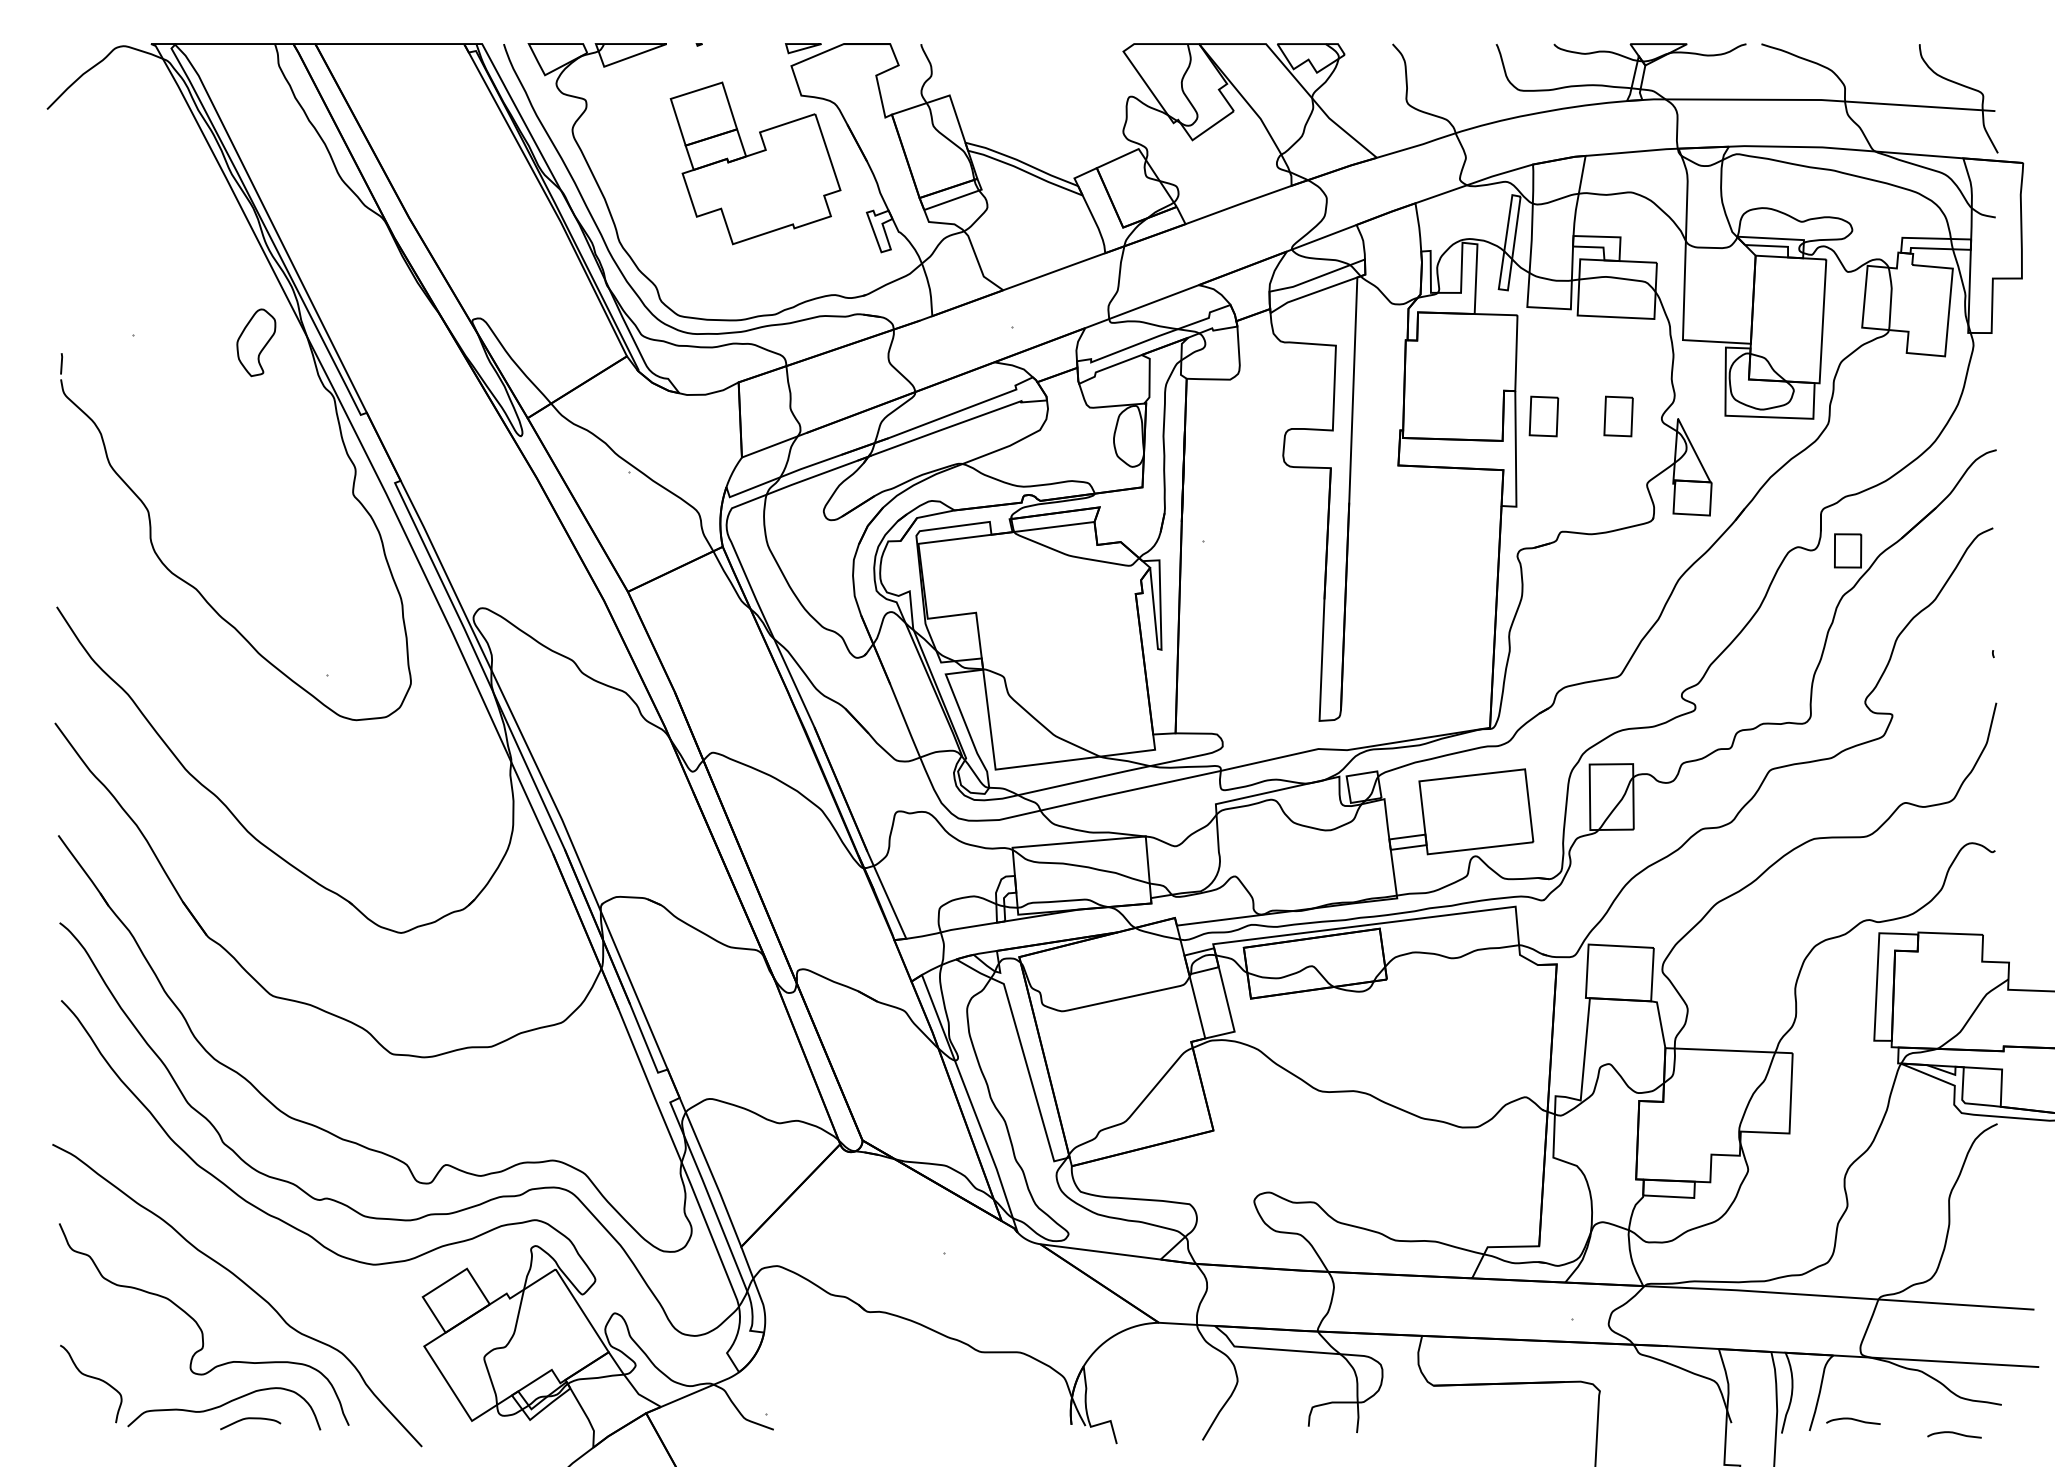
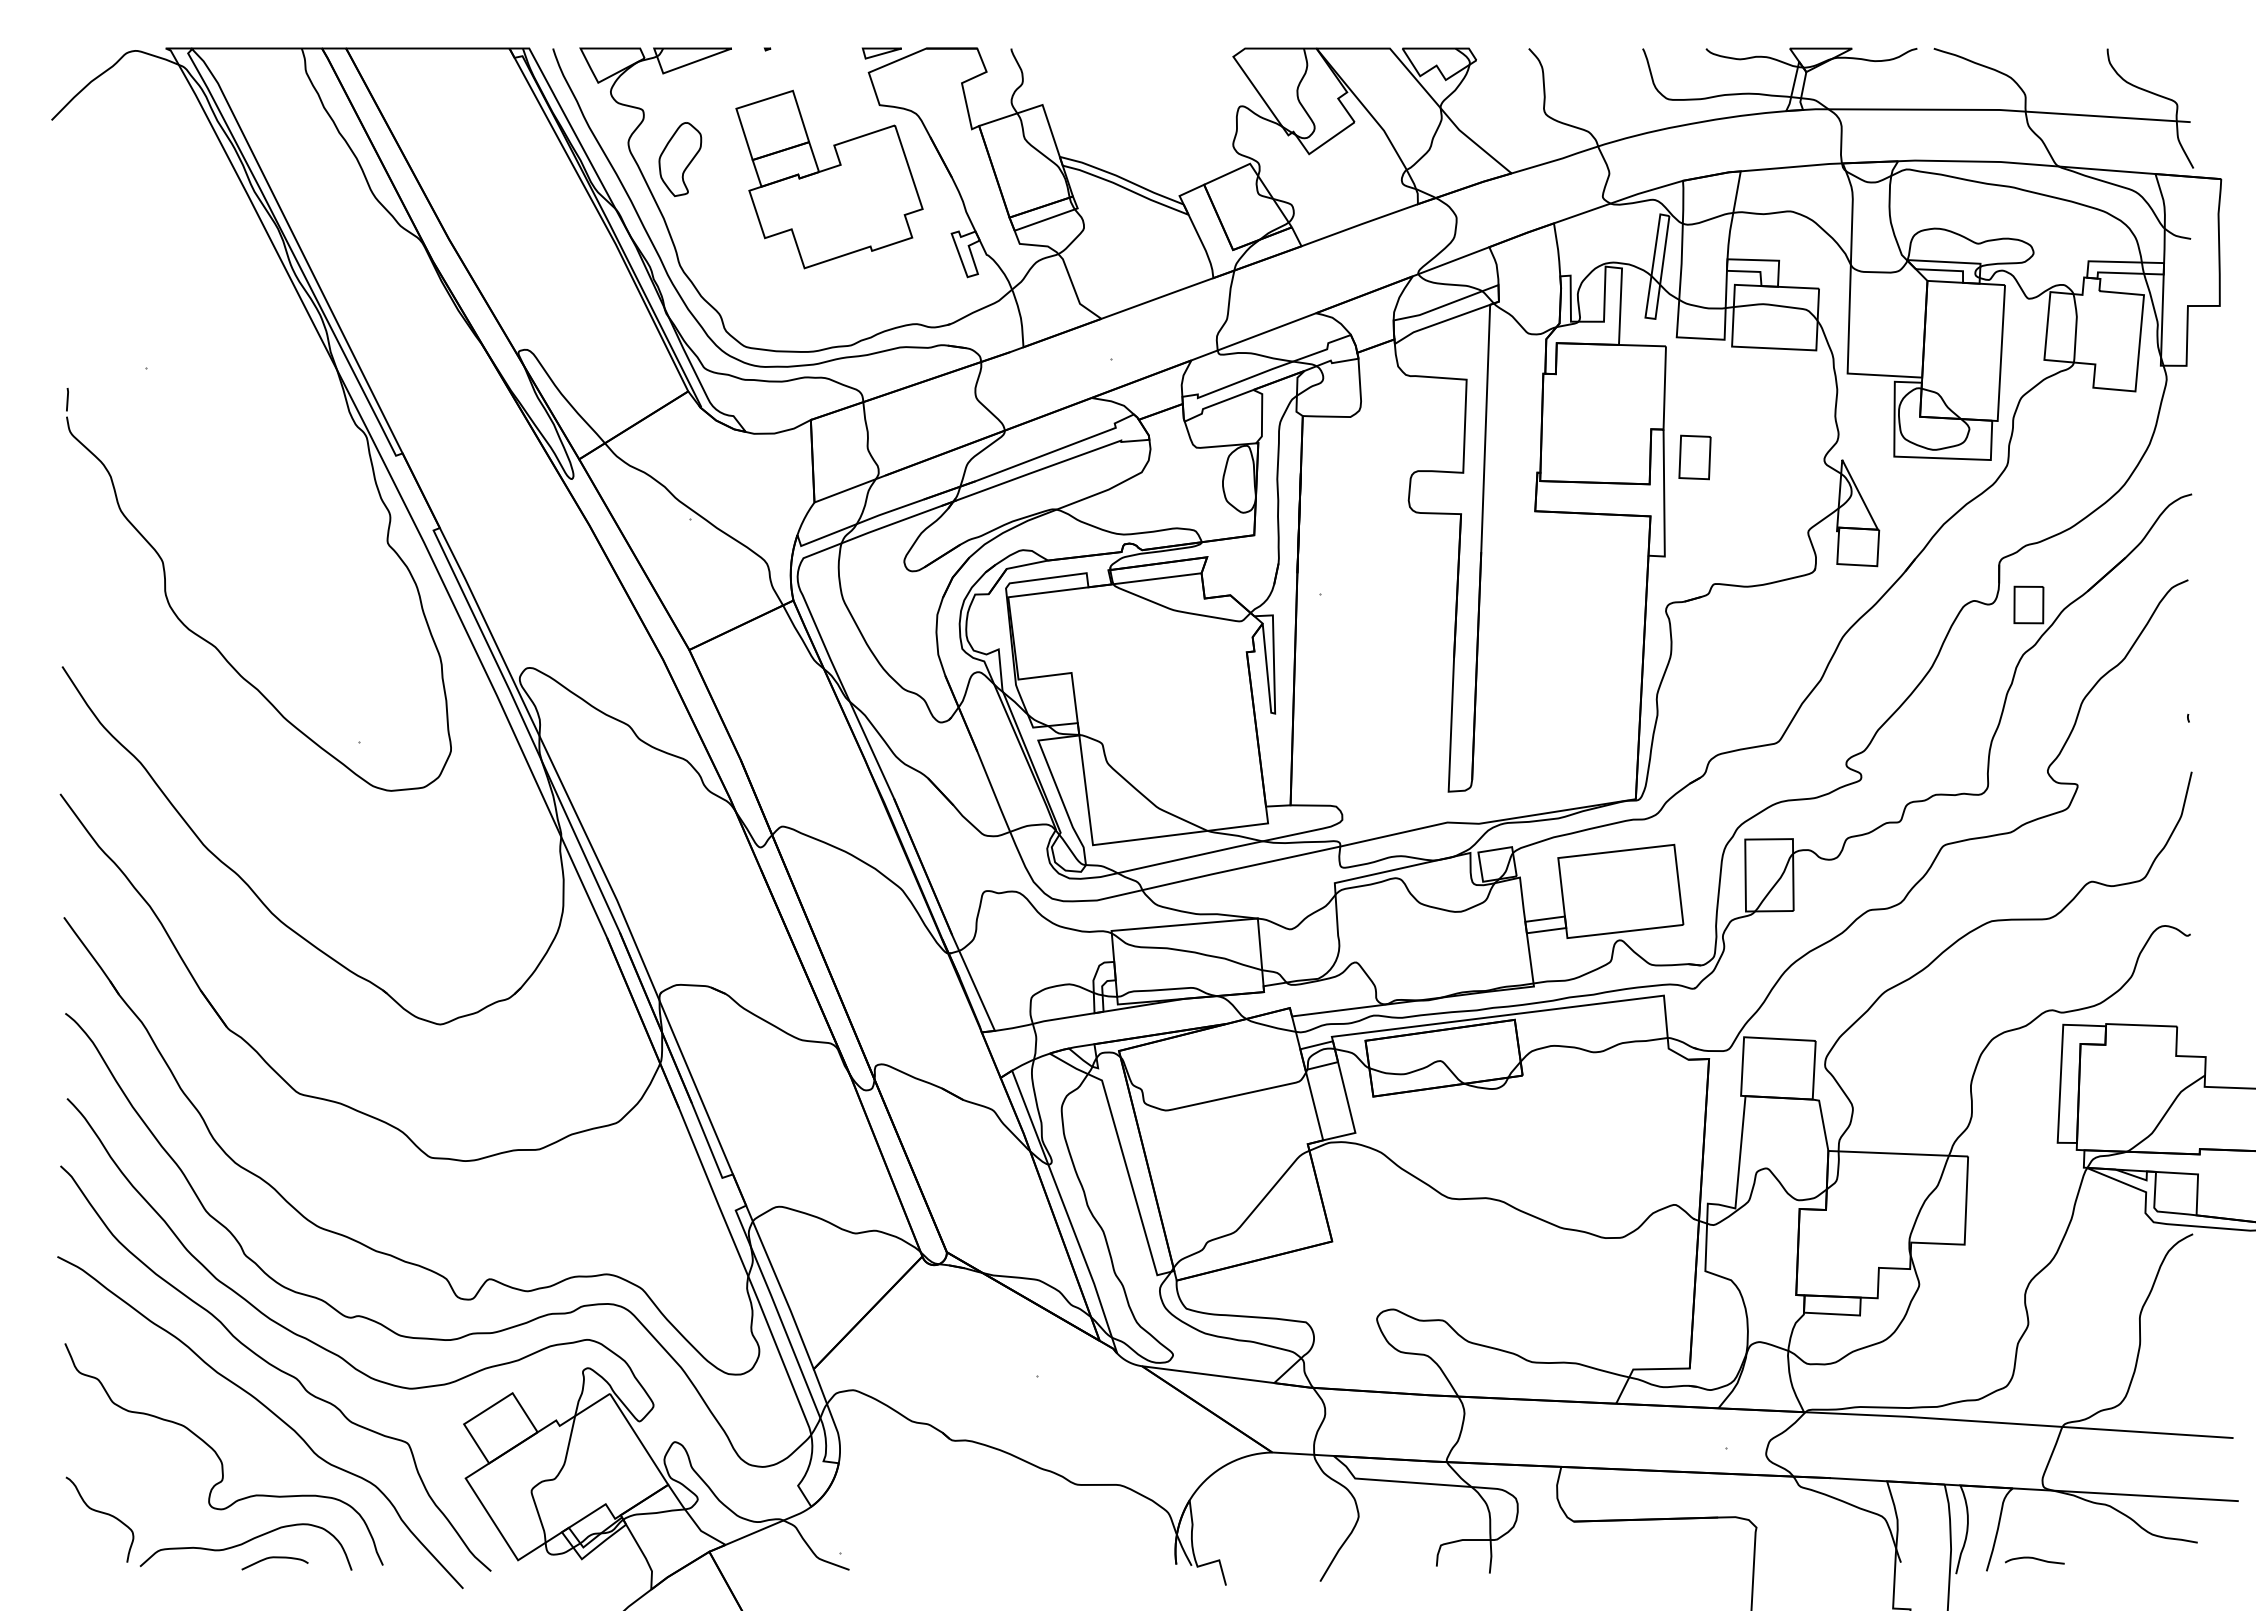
part: (256, 342) -> (680, 159), moved
part: (1618, 416) -> (1776, 457), removed
curve: (251, 1246) -> (275, 1368), added
curve: (1954, 1433) -> (2145, 1574), removed

